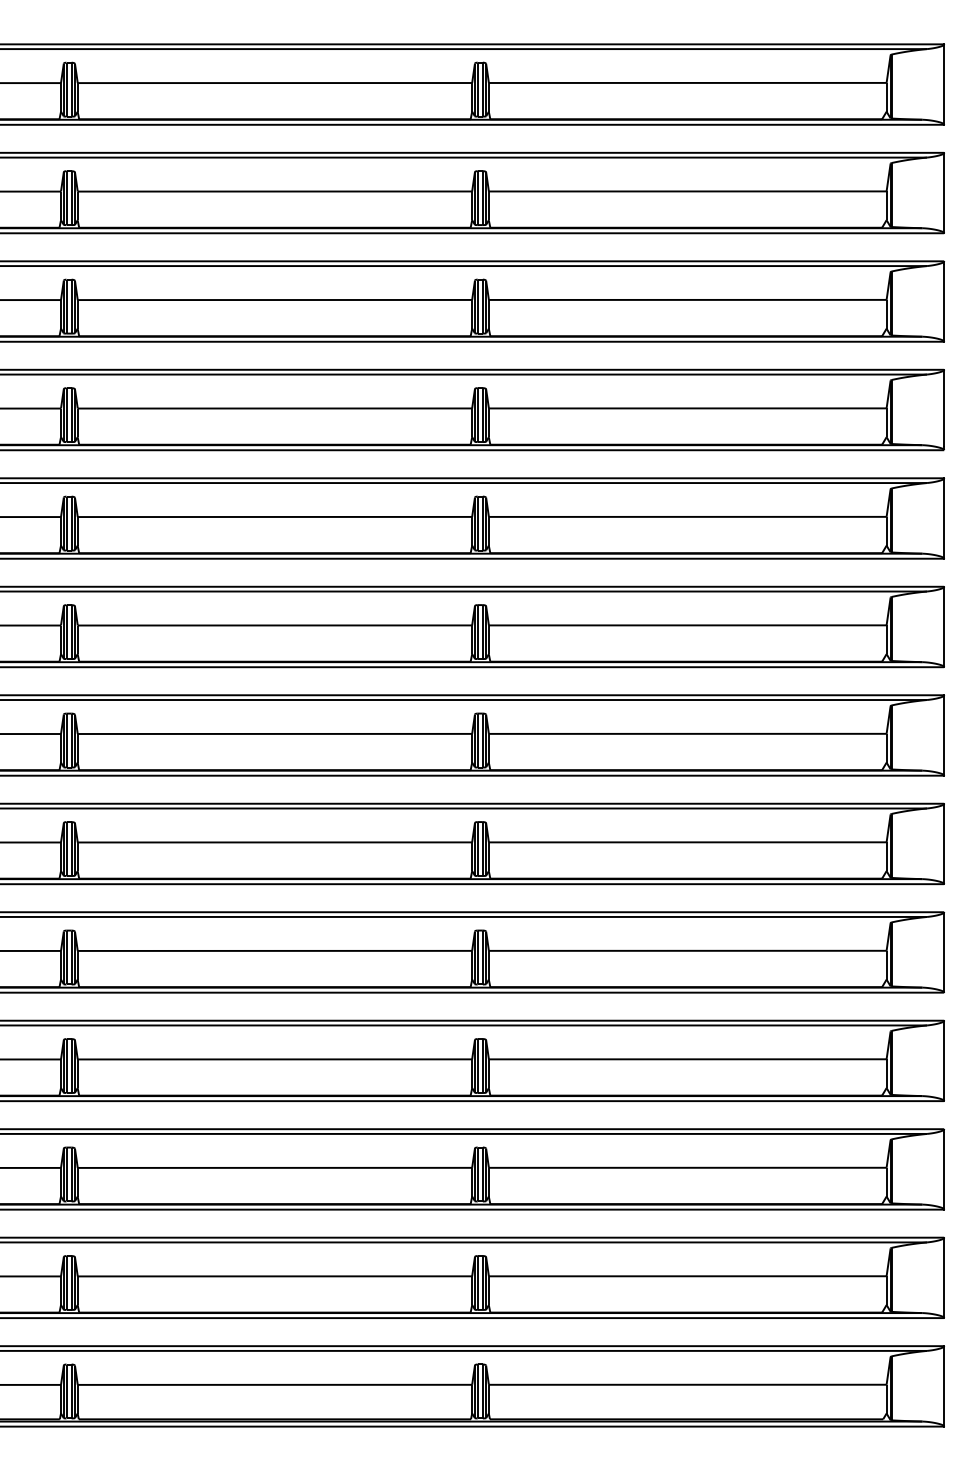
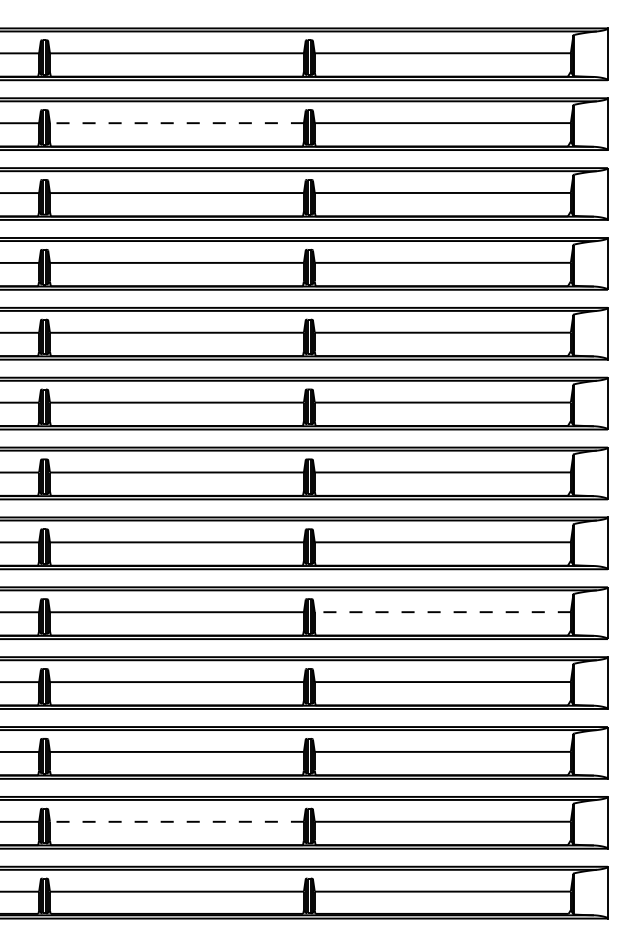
line: (274, 192) -> (176, 123), solid -> dashed
line: (687, 951) -> (442, 612), solid -> dashed
line: (274, 1275) -> (176, 821), solid -> dashed

